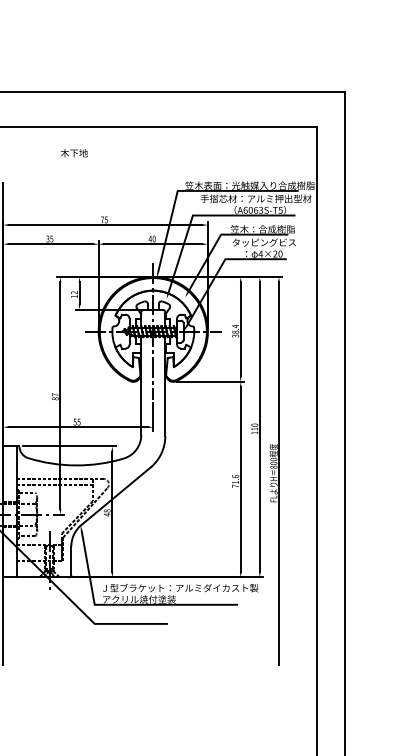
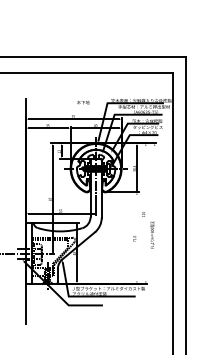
text: (74, 152) -> (83, 102), moved
line: (259, 427) -> (145, 213), removed
line: (278, 472) -> (154, 234), removed
line: (239, 478) -> (136, 237), removed

